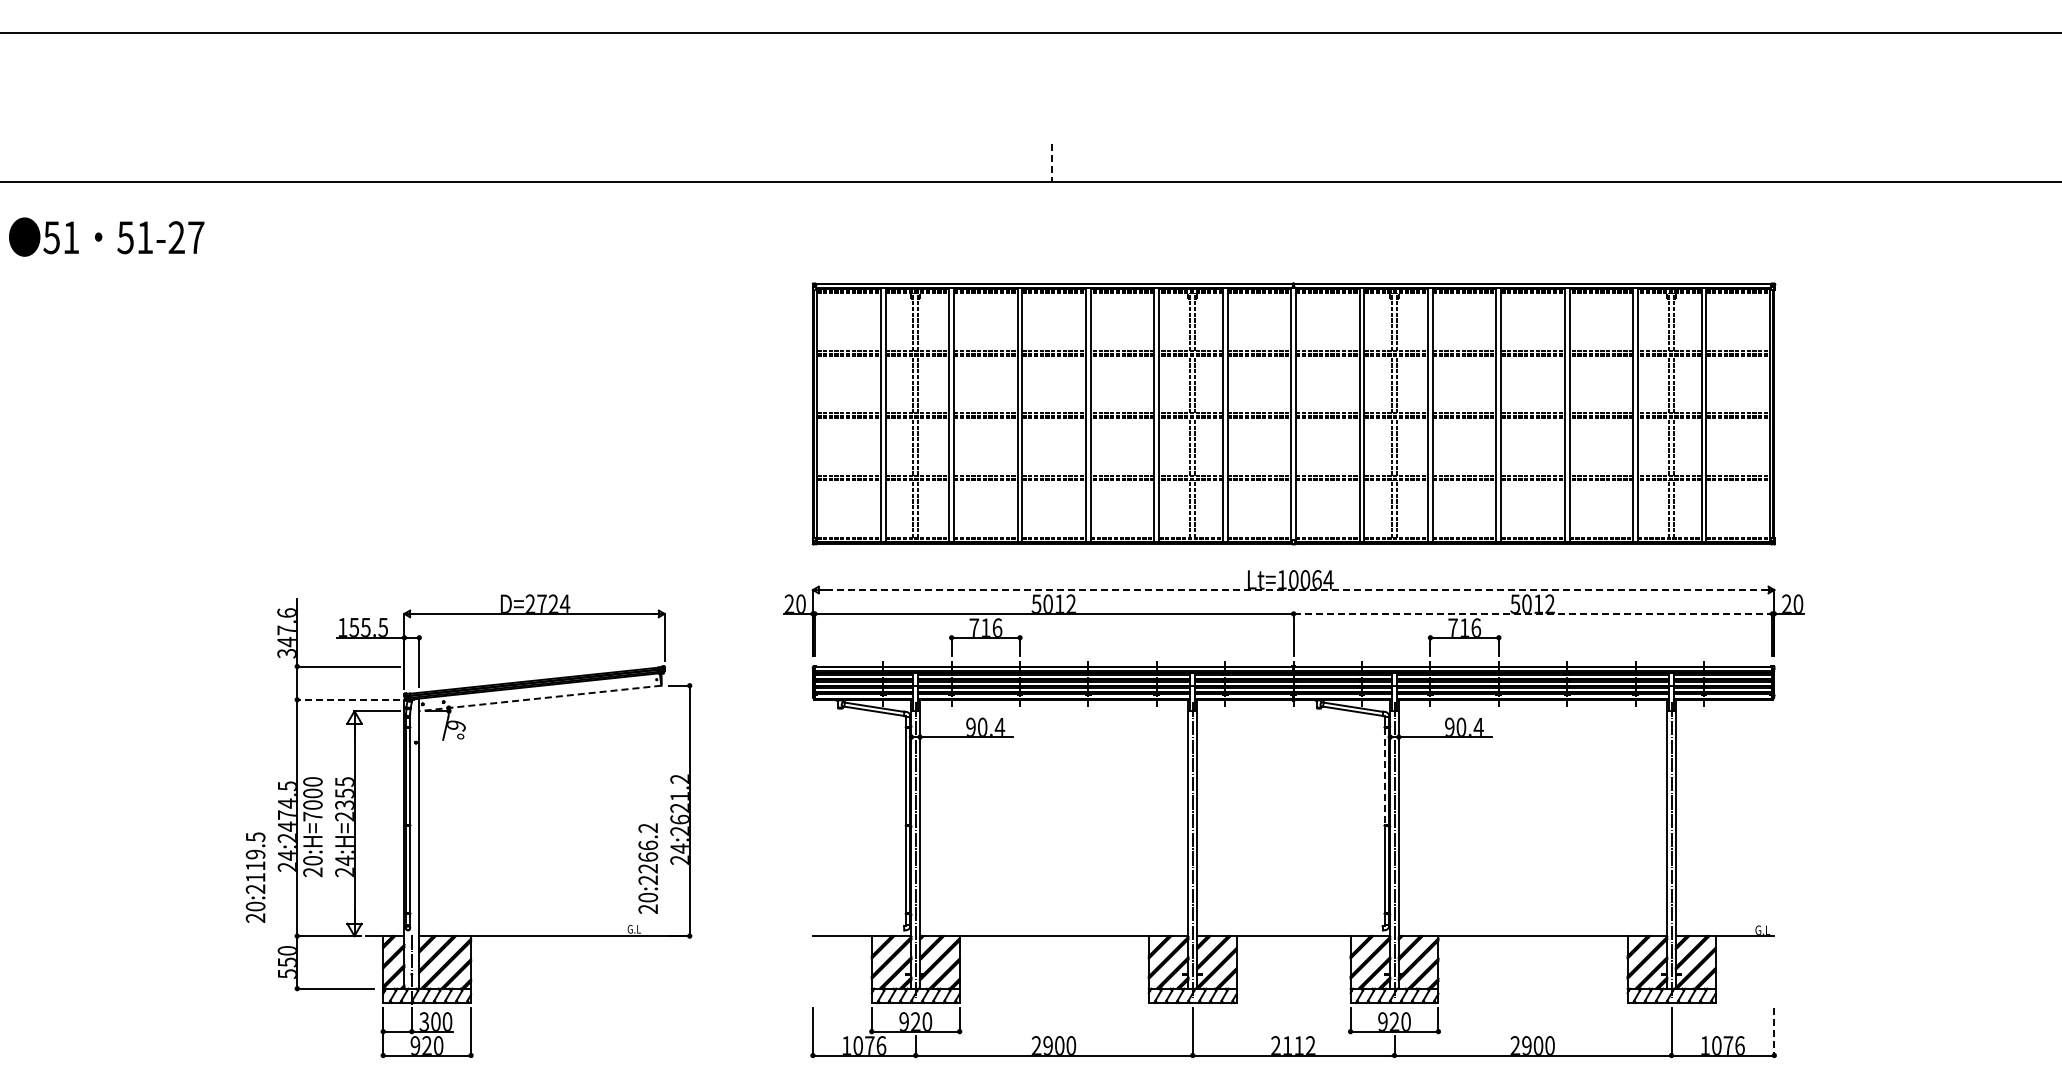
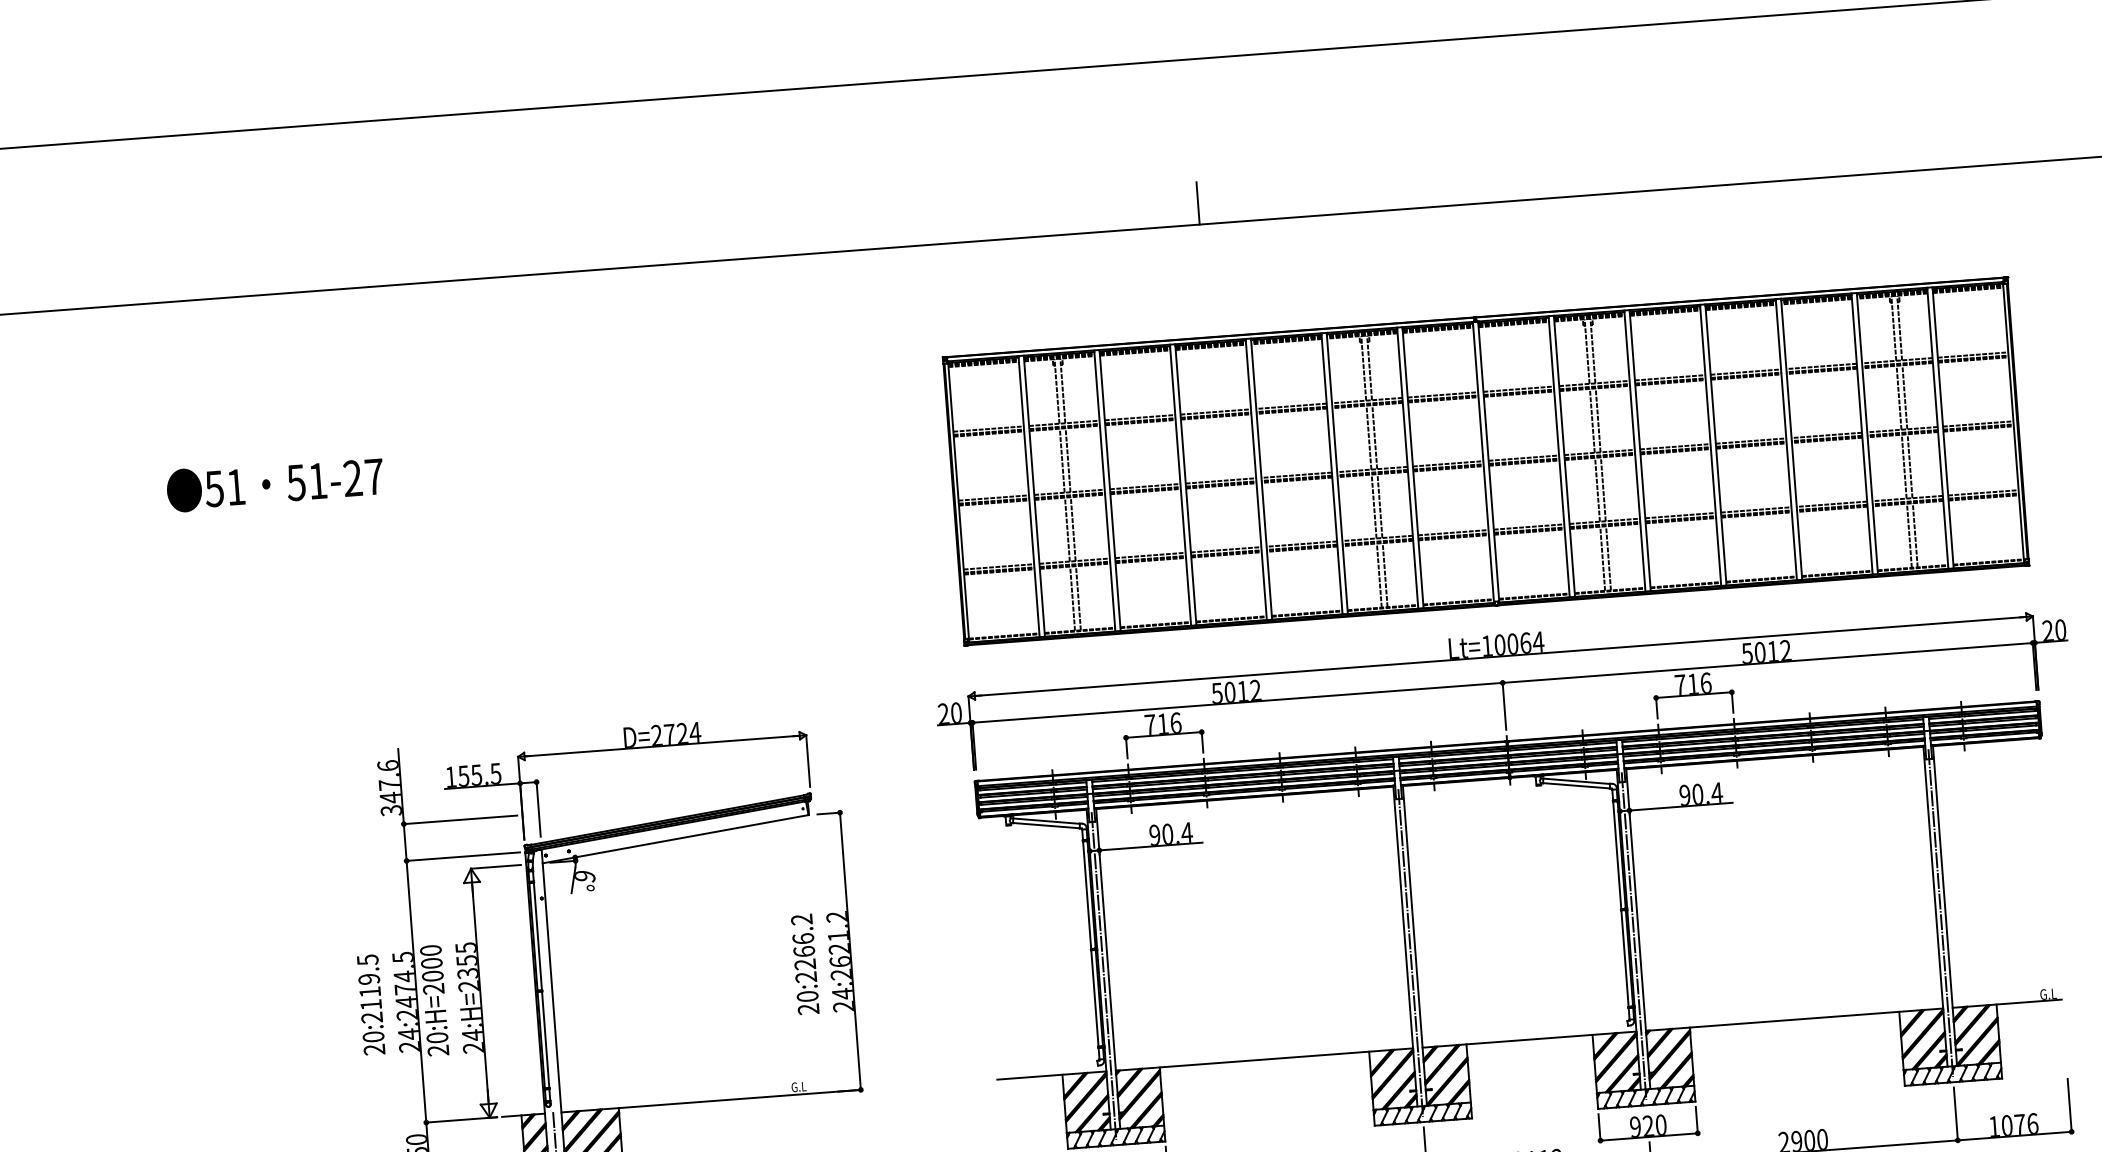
line: (1052, 163) -> (1198, 204), dashed -> solid
text: (106, 236) -> (274, 483), moved
line: (1293, 590) -> (1500, 657), dashed -> solid
line: (1533, 613) -> (1768, 662), dashed -> solid
line: (540, 698) -> (675, 839), dashed -> solid
line: (347, 699) -> (462, 856), dashed -> solid
line: (1384, 776) -> (1616, 855), dashed -> solid
text: (312, 816) -> (433, 988), 20:H=7000 -> 20:H=2000
text: (648, 868) -> (805, 964), moved
text: (255, 877) -> (370, 1004), moved
line: (1774, 1031) -> (2069, 1105), dashed -> solid

